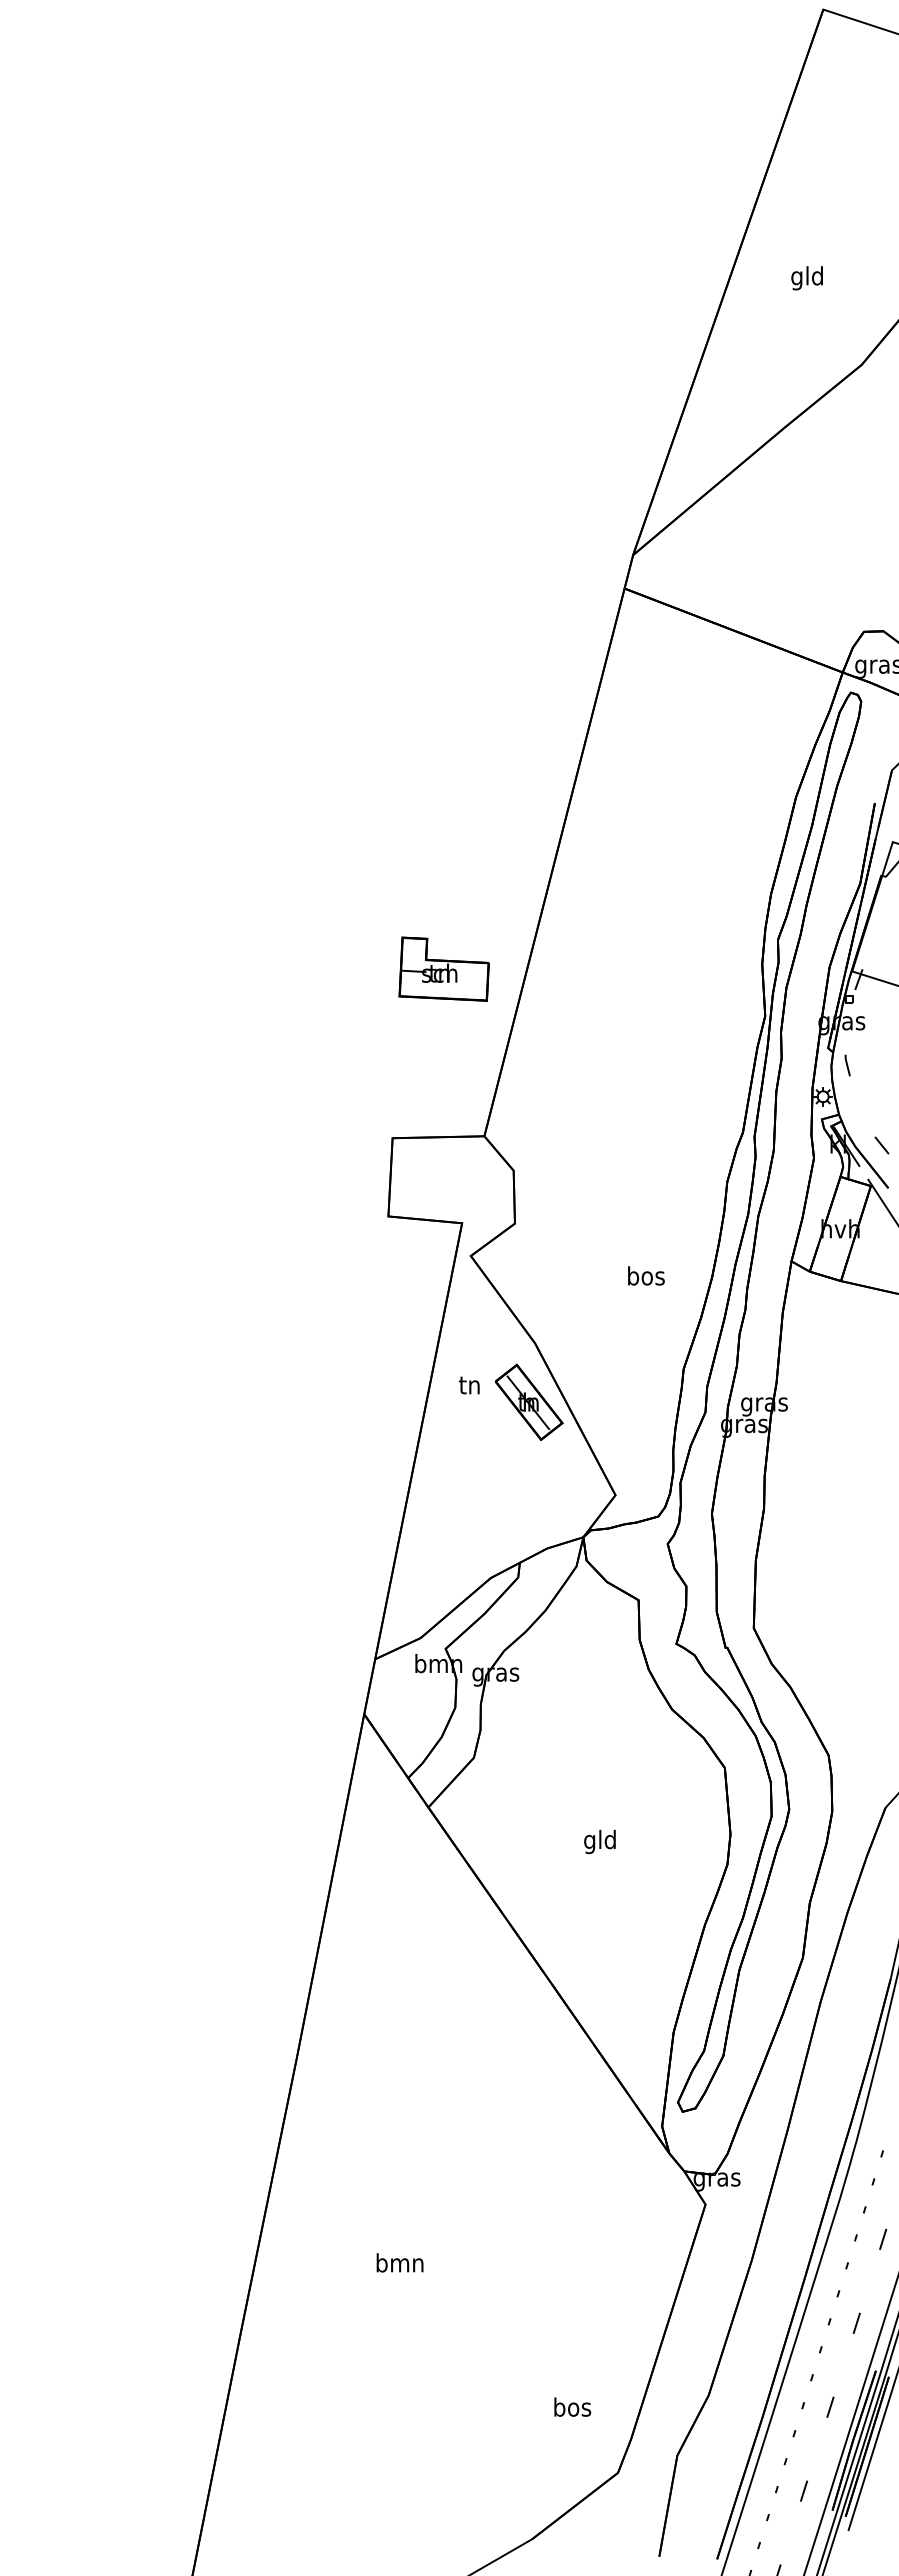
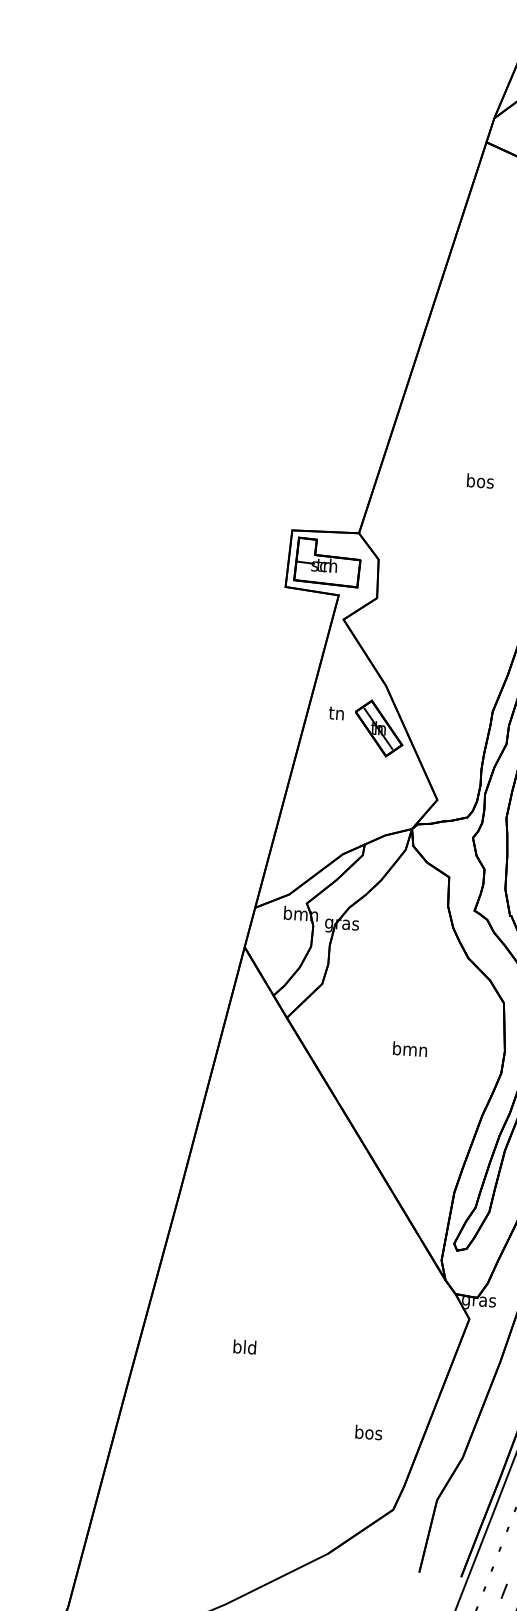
part: (443, 968) -> (327, 562), moved
text: (646, 1275) -> (480, 480), moved
text: (600, 1841) -> (410, 1050), gld -> bmn
text: (399, 2262) -> (244, 1346), bmn -> bld
text: (572, 2406) -> (368, 1432), moved

